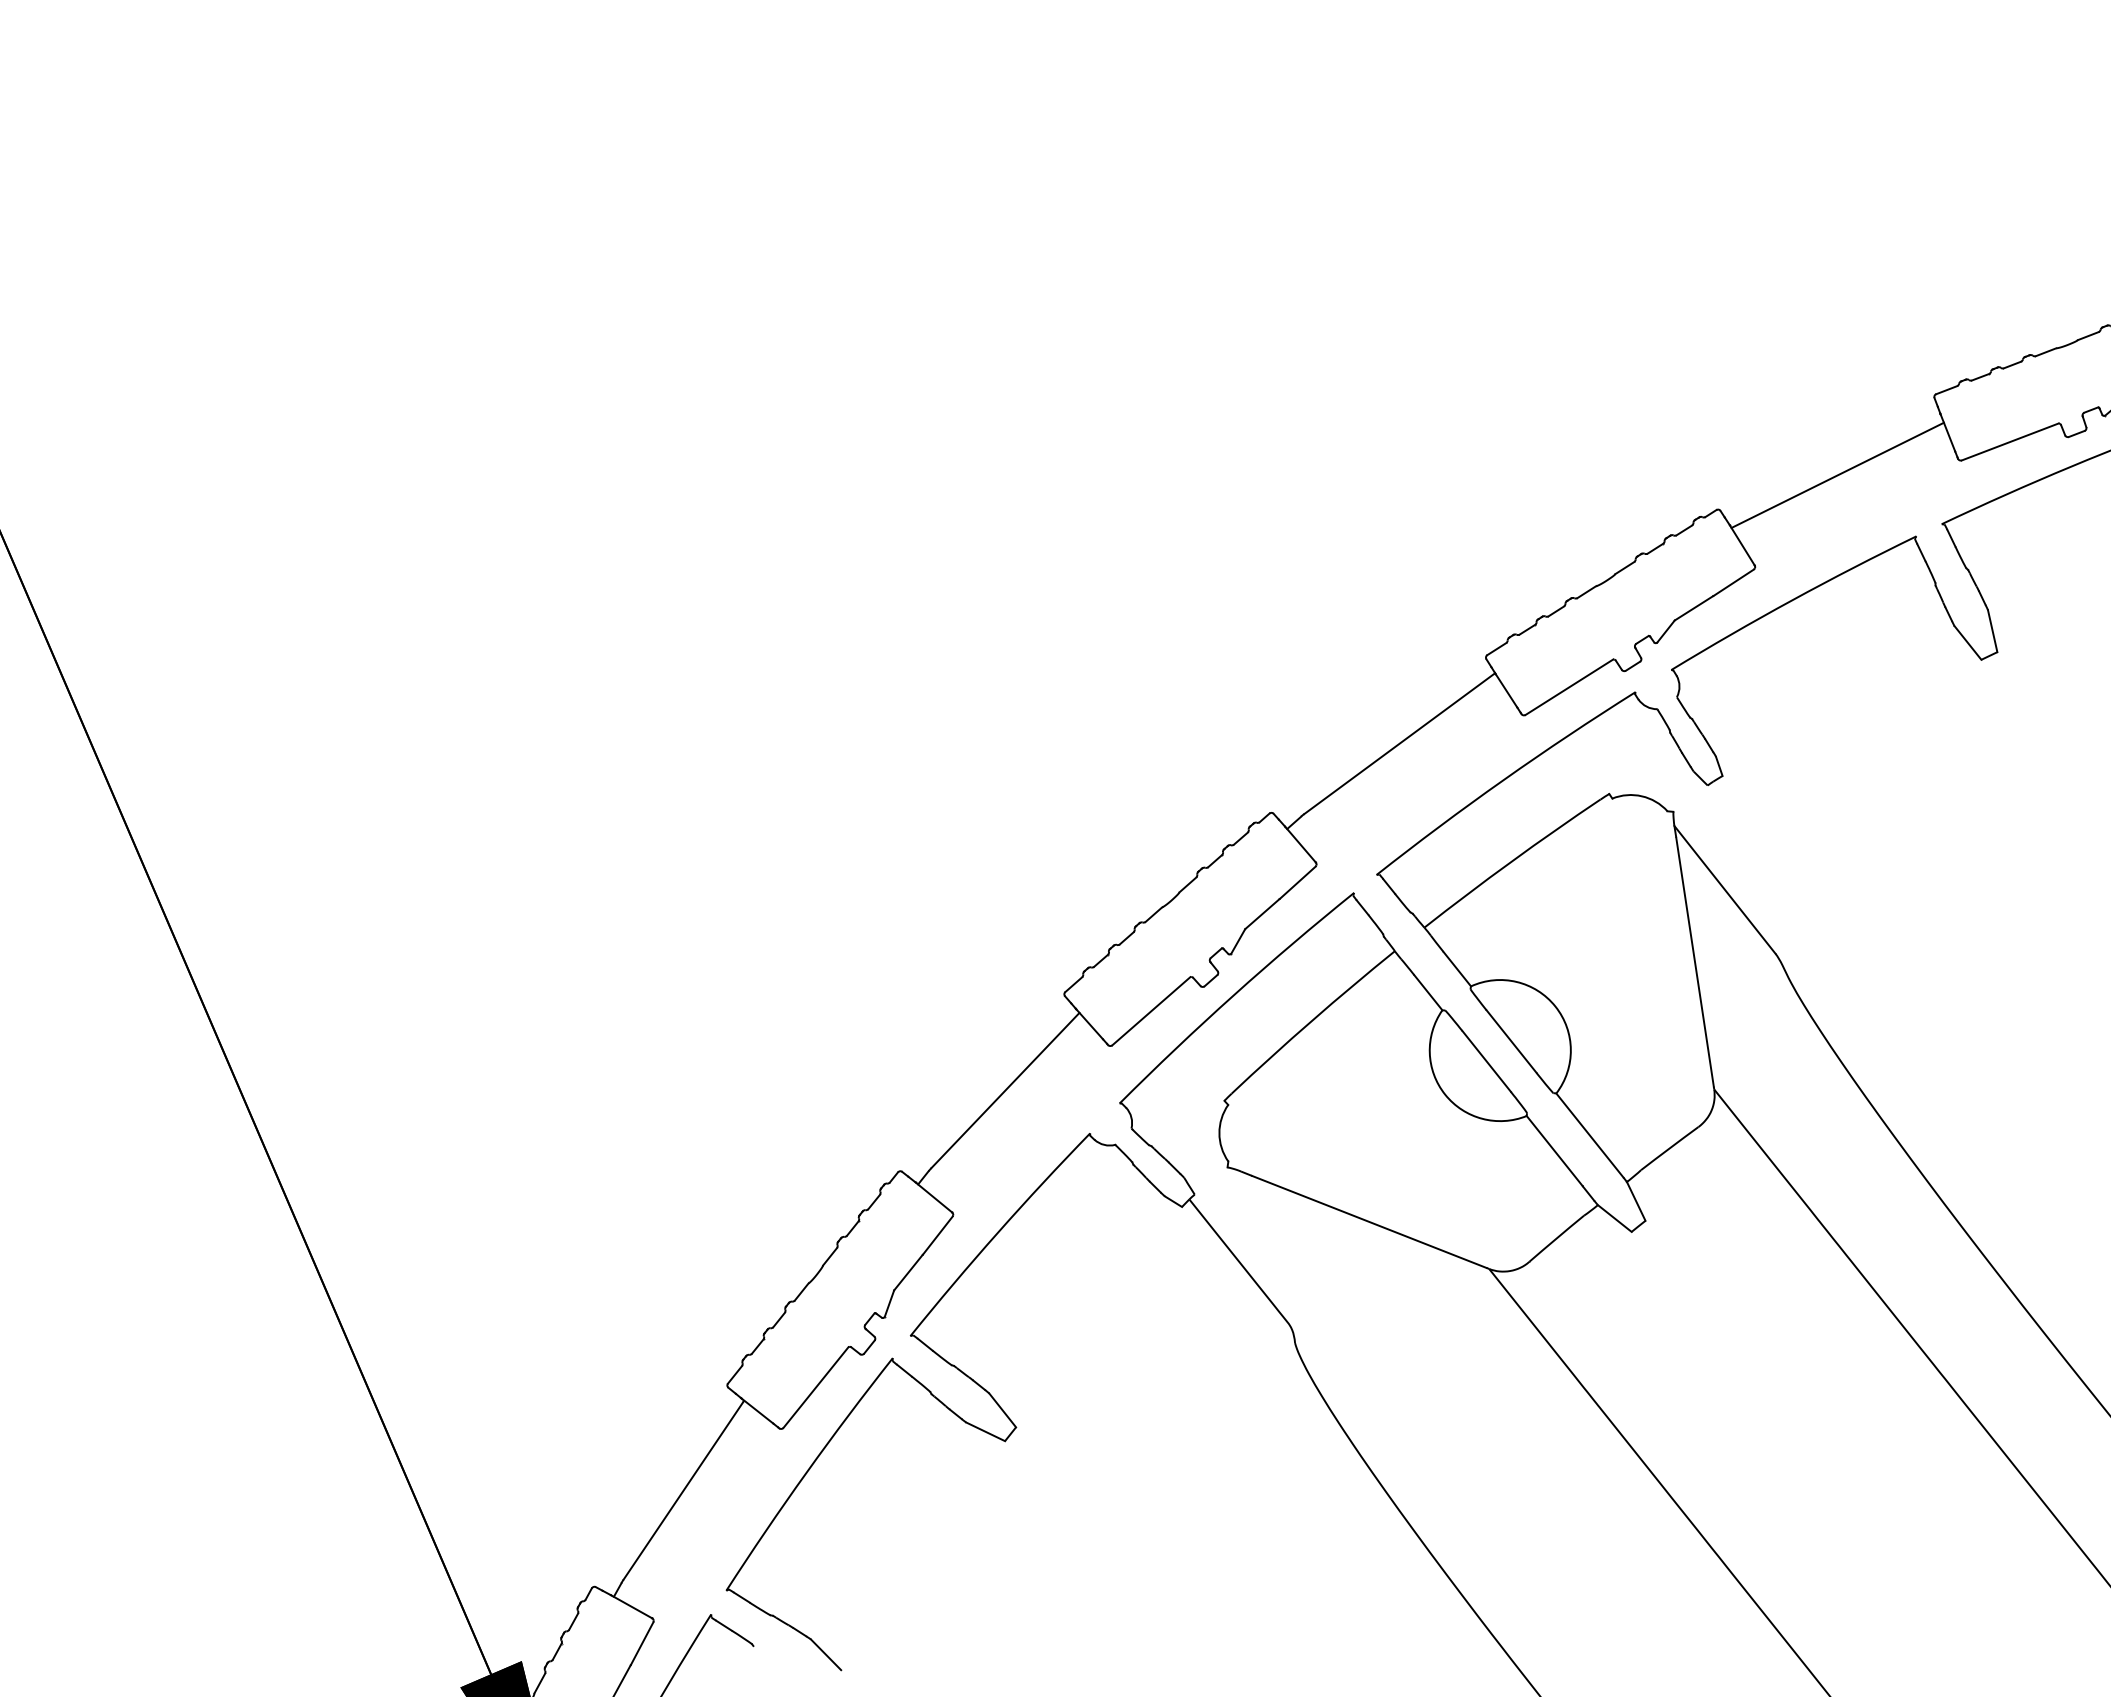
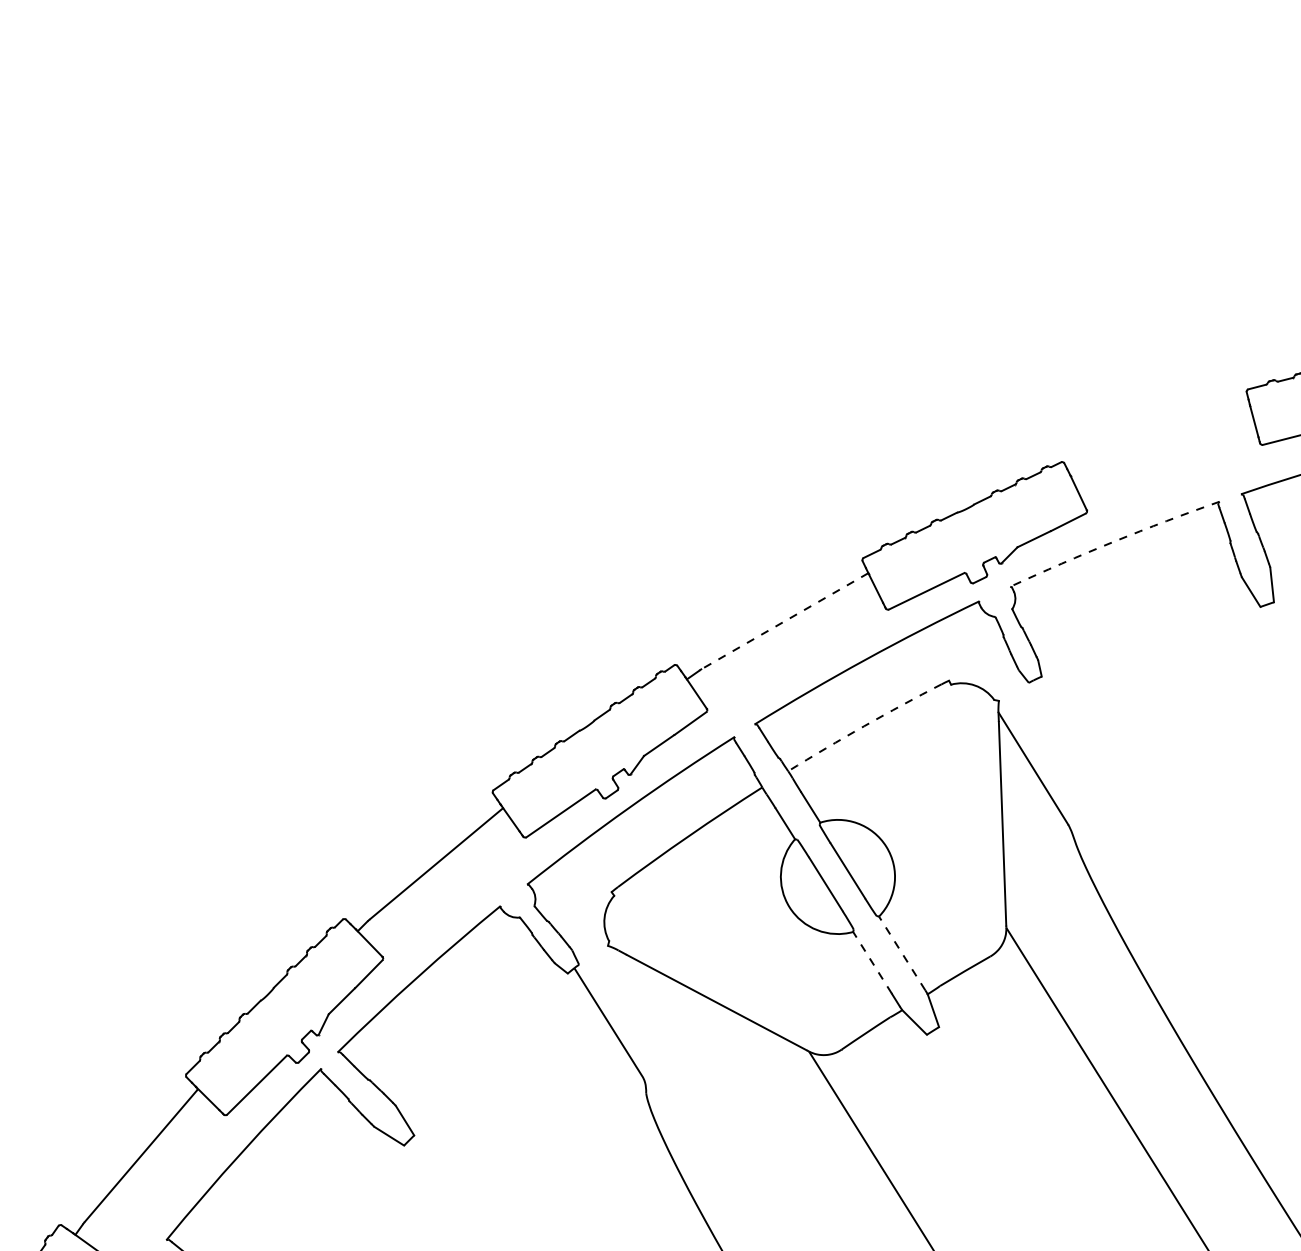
line: (1837, 474) -> (1161, 444), removed
arc: (1792, 600) -> (1114, 541), solid -> dashed
line: (1399, 743) -> (785, 620), solid -> dashed
arc: (1511, 861) -> (864, 726), solid -> dashed
line: (1589, 1135) -> (901, 953), solid -> dashed
line: (1554, 1150) -> (872, 962), solid -> dashed

